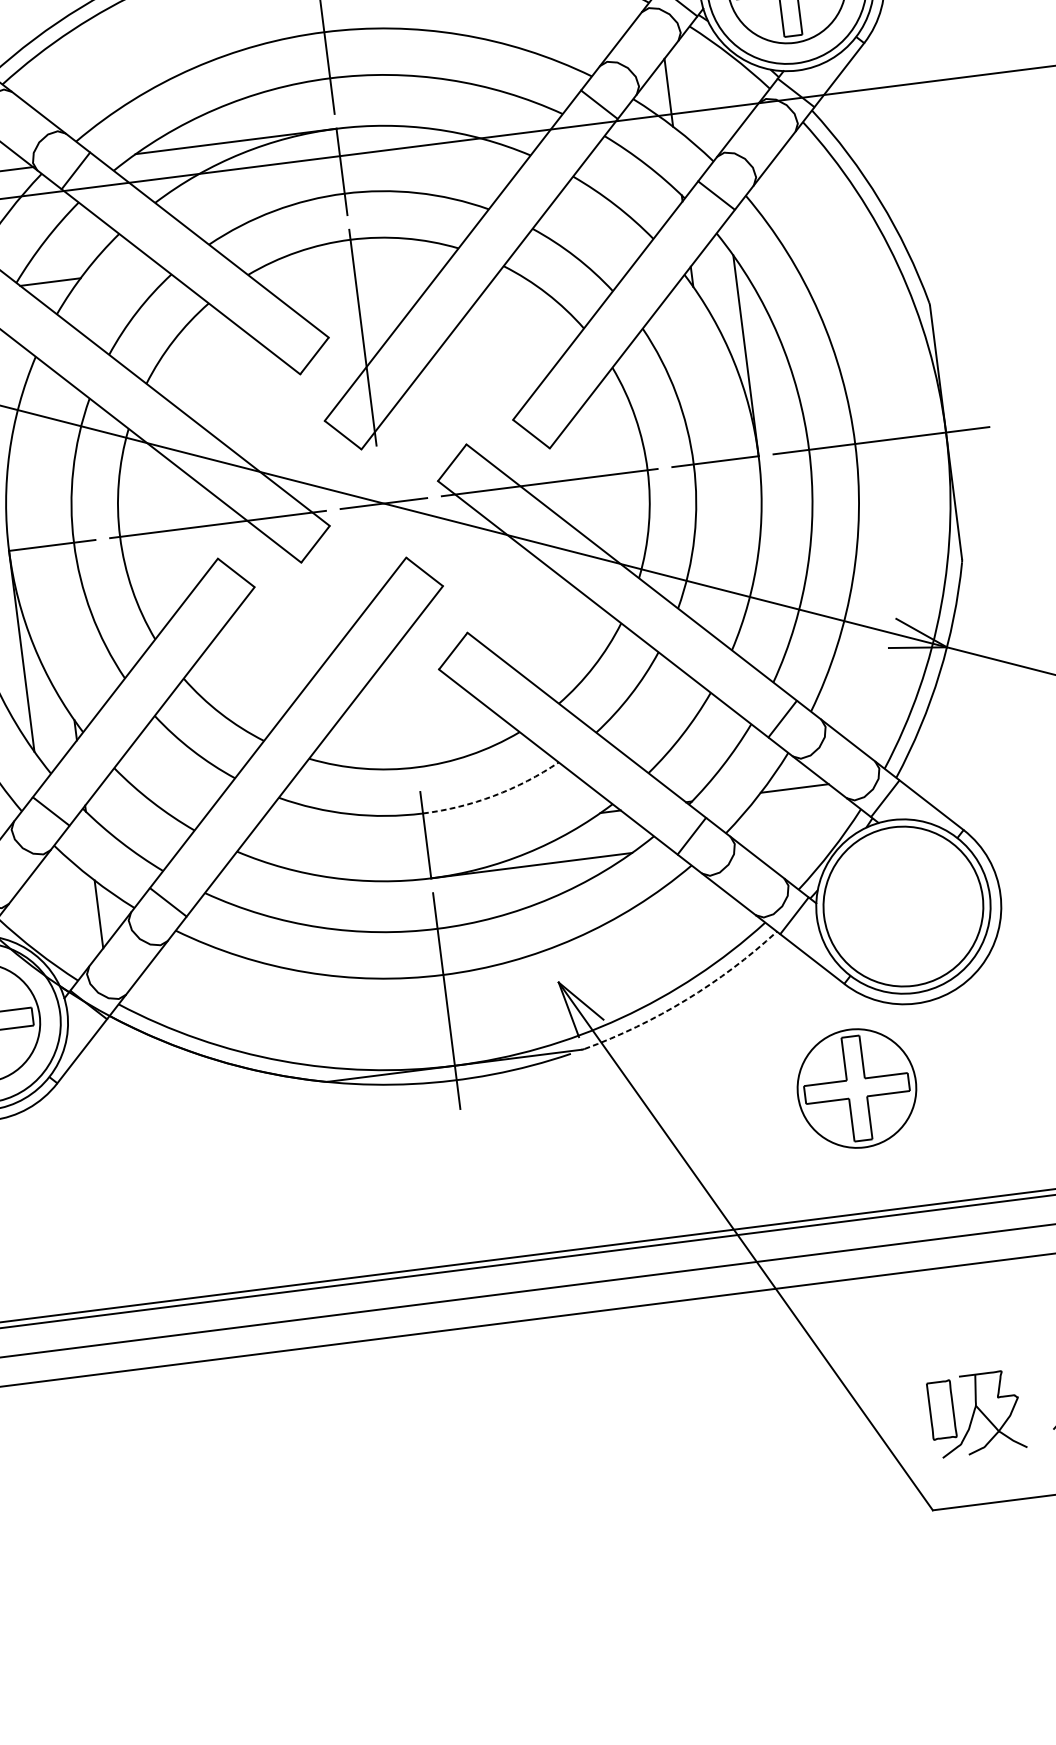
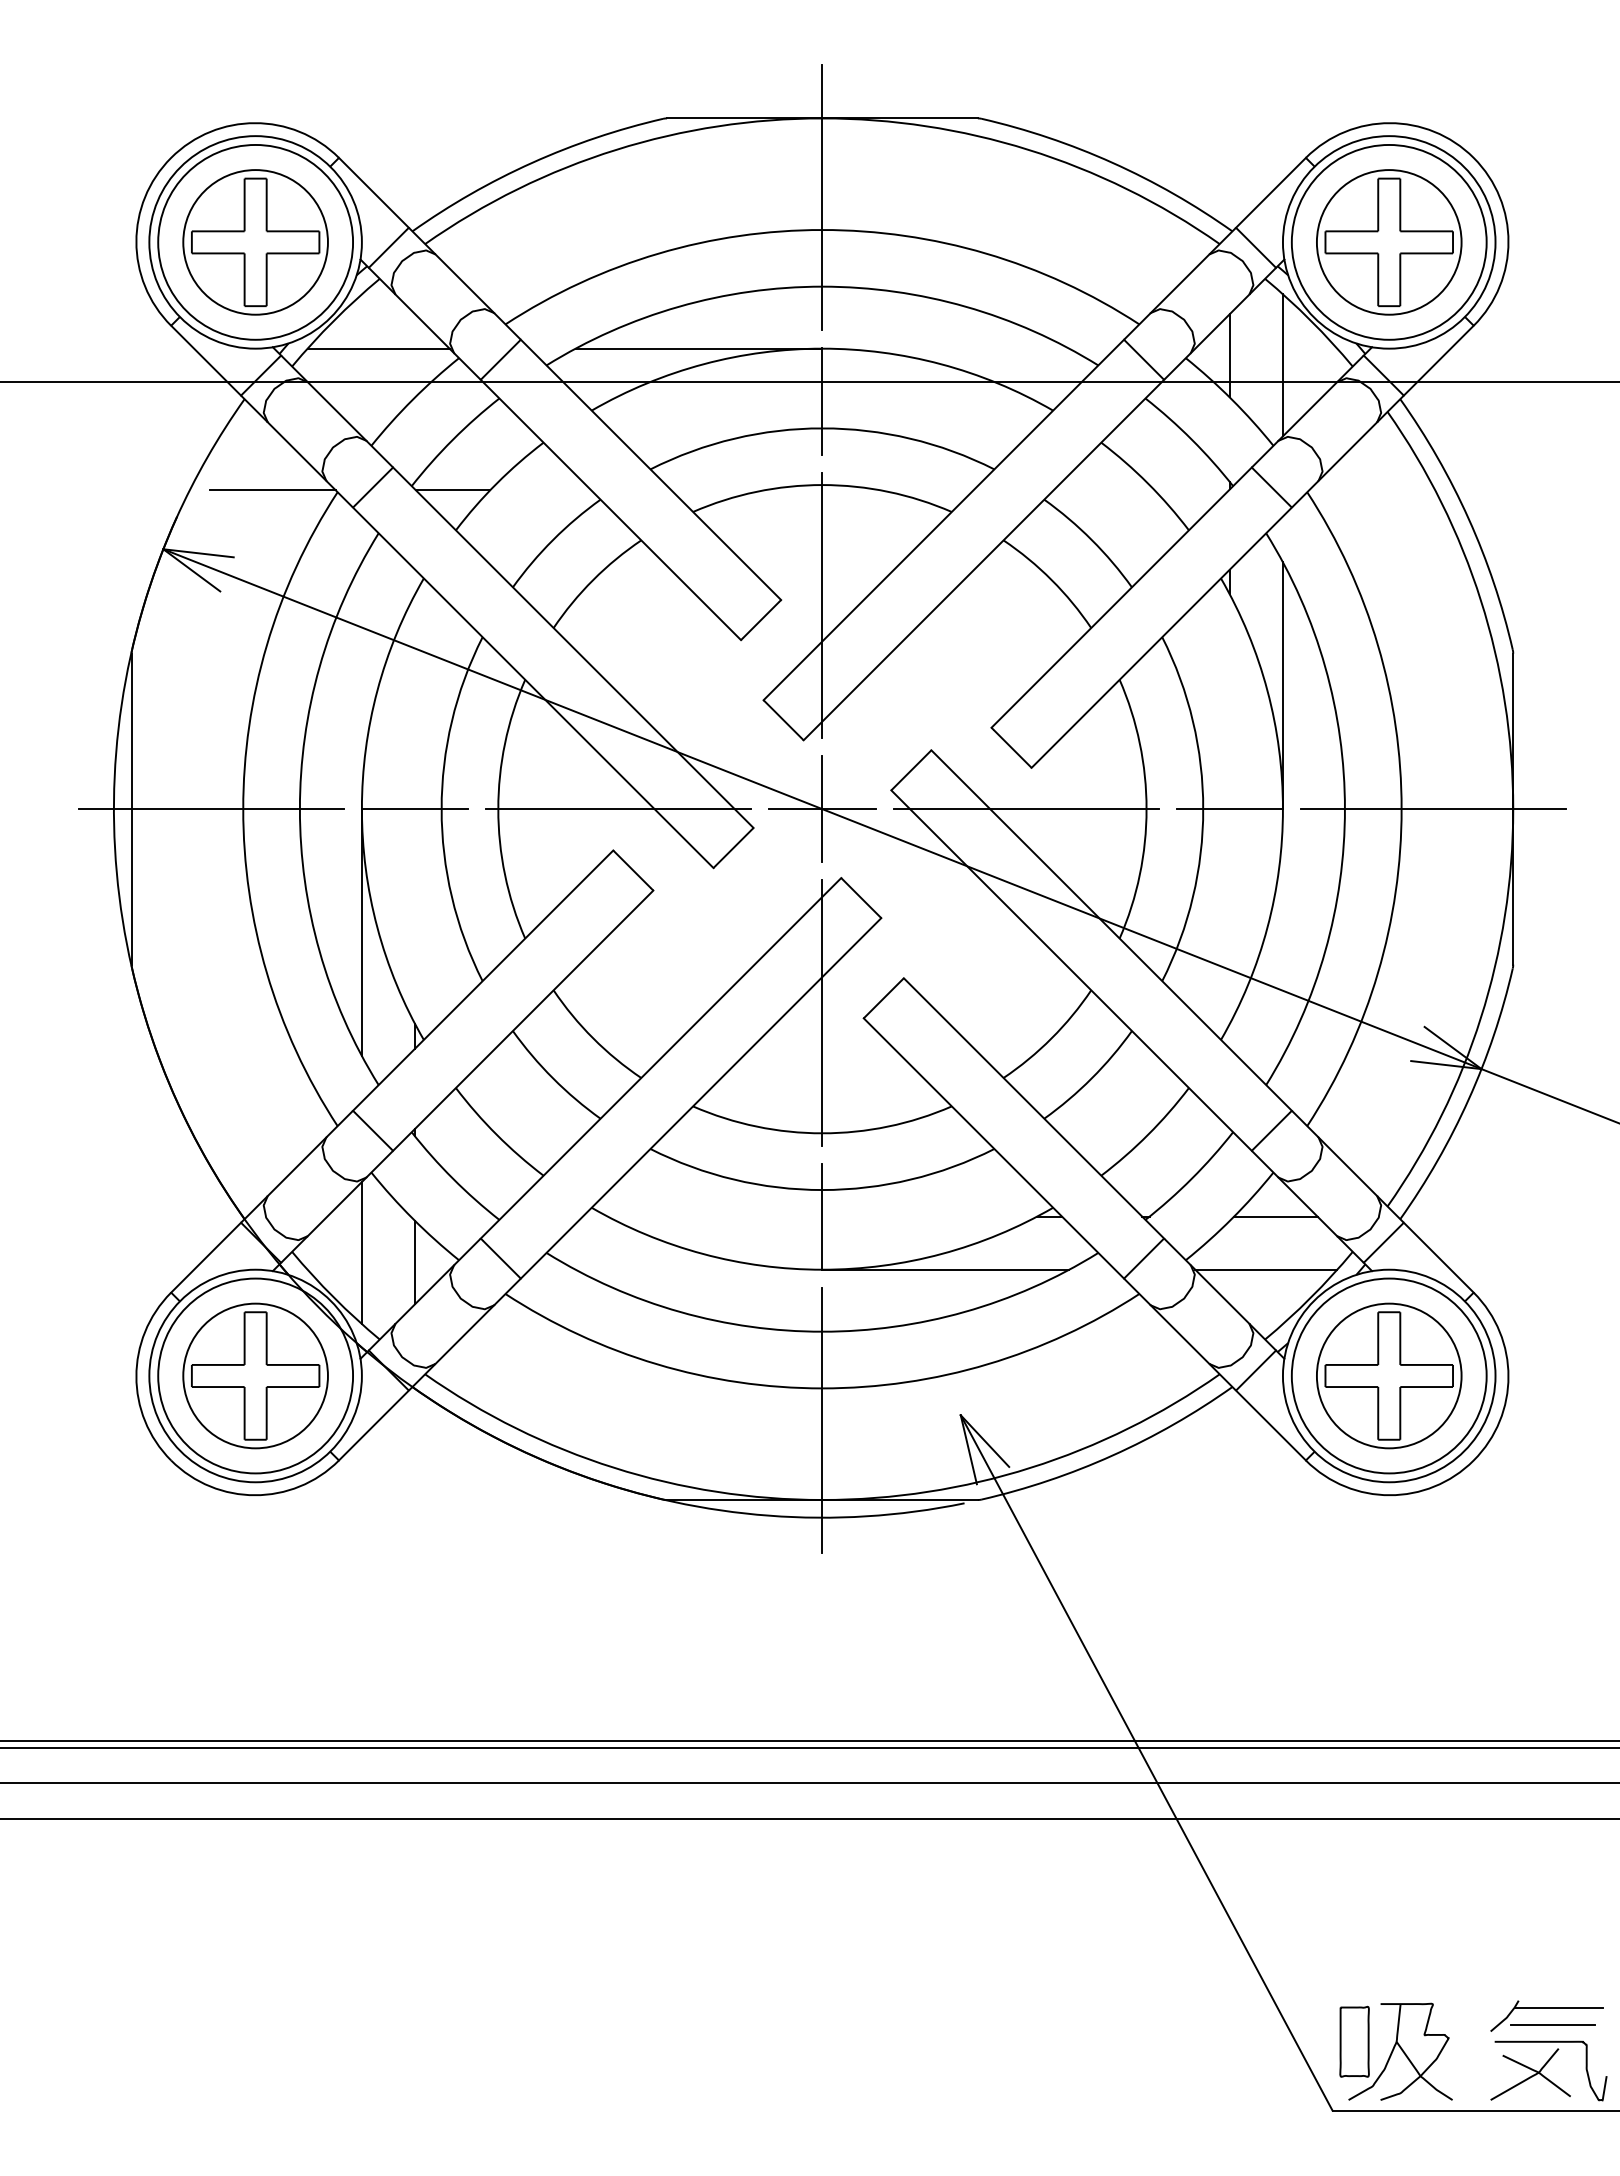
line: (712, 95) -> (1282, 365), added
line: (383, 503) -> (822, 809), added
line: (404, 669) -> (822, 1012), added
arc: (493, 795) -> (910, 1179), dashed -> solid
line: (792, 832) -> (1266, 1269), added
line: (54, 912) -> (361, 1253), added
arc: (686, 999) -> (1112, 1455), dashed -> solid
part: (857, 1088) -> (1389, 1375), moved
part: (975, 1413) -> (1395, 2051), moved

